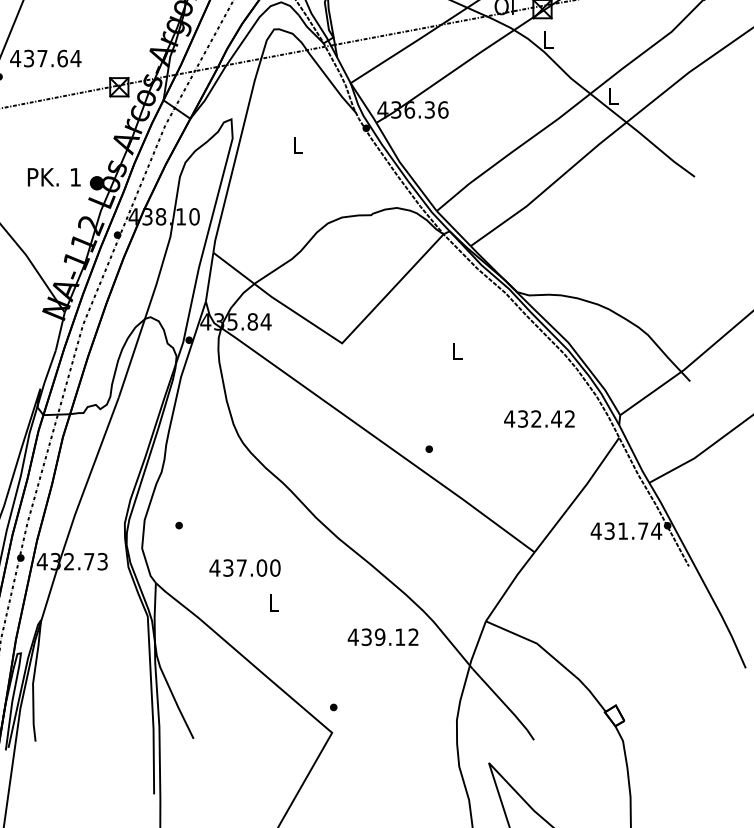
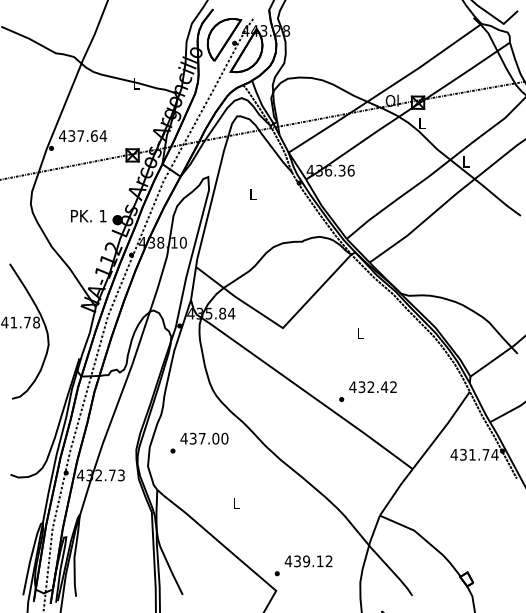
text: (538, 419) -> (372, 387), moved
text: (245, 567) -> (204, 438), moved
text: (383, 637) -> (308, 561), moved

